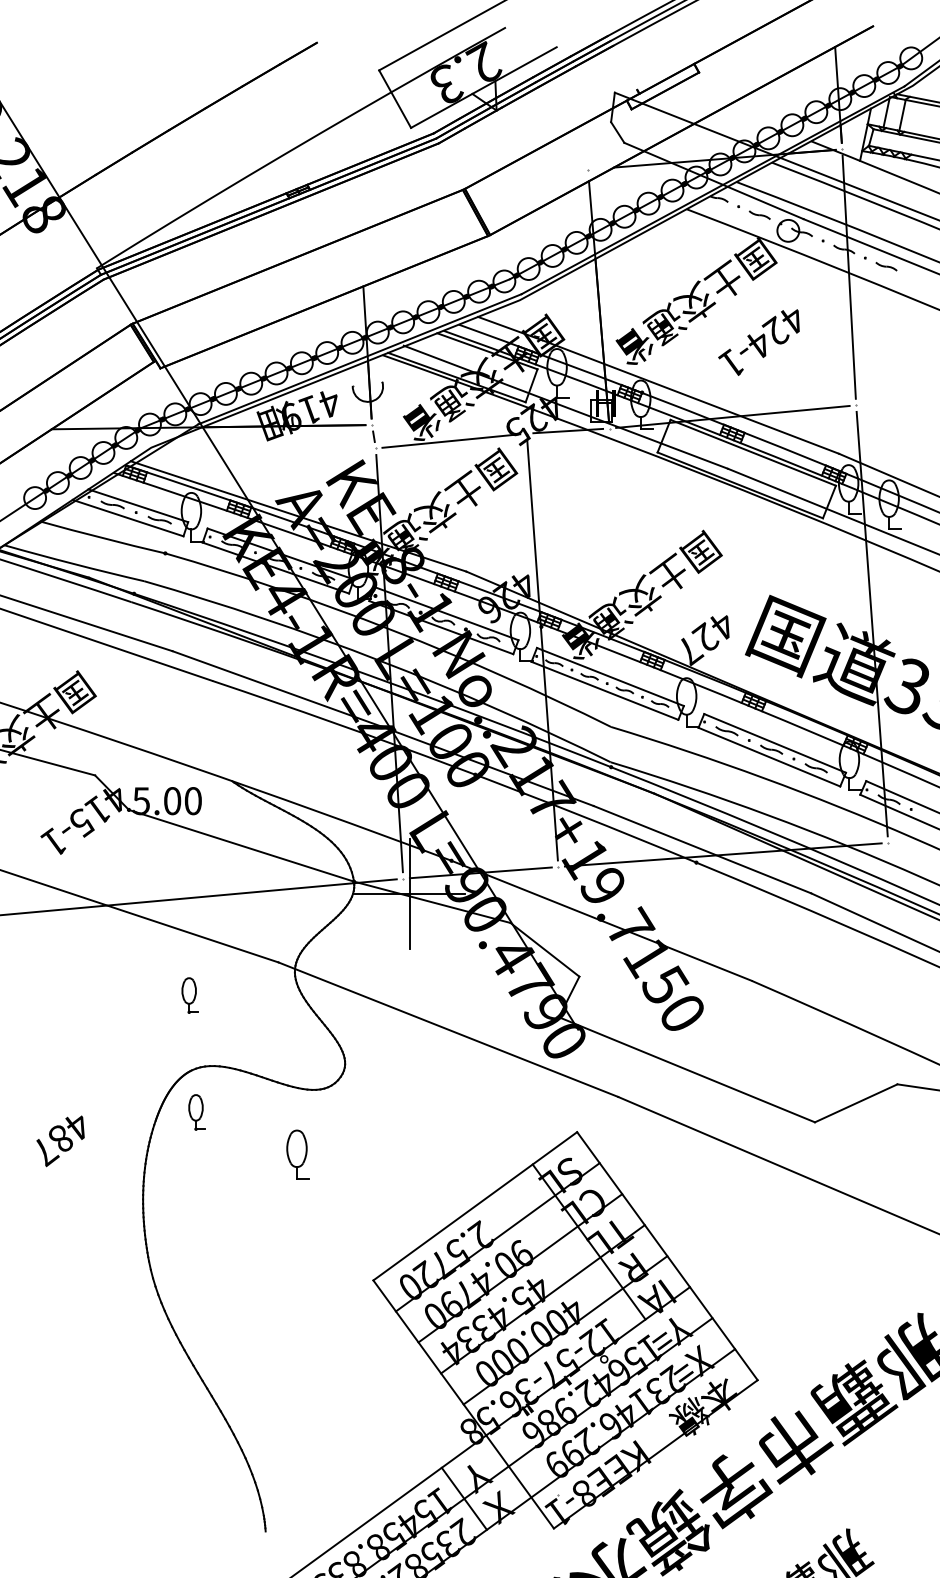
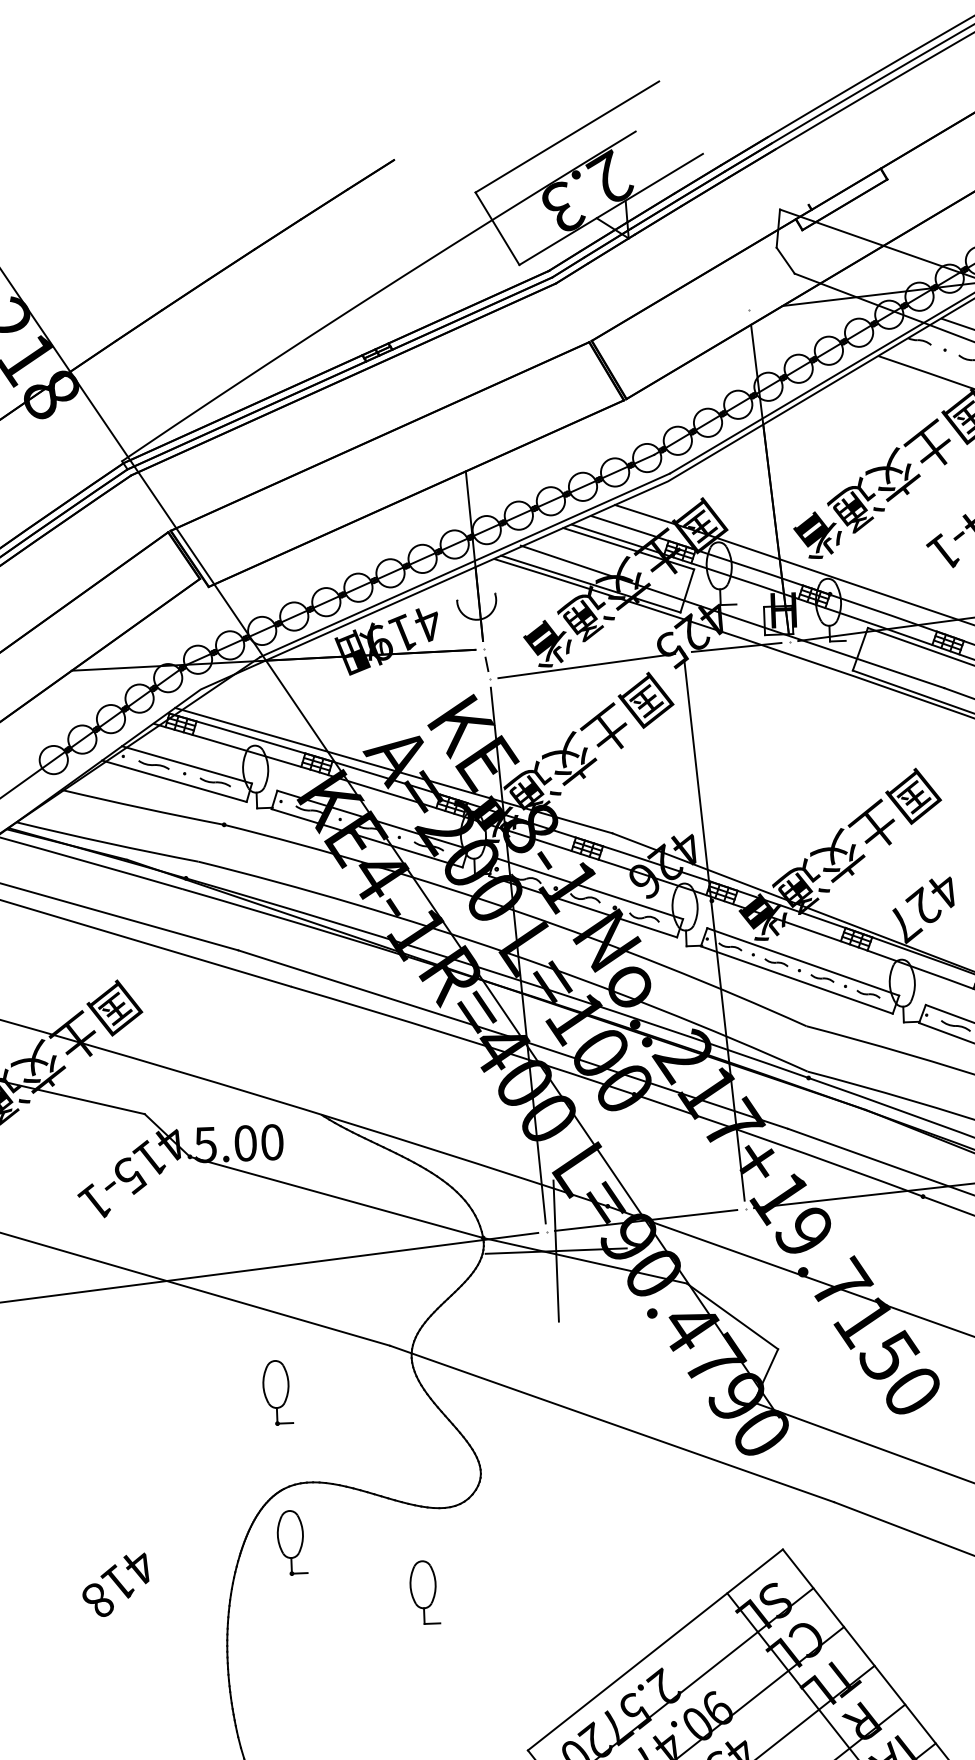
part: (189, 995) -> (277, 1392), size x1.43
part: (196, 1112) -> (291, 1542), size x1.43
text: (52, 1145) -> (108, 1592), 487 -> 418

